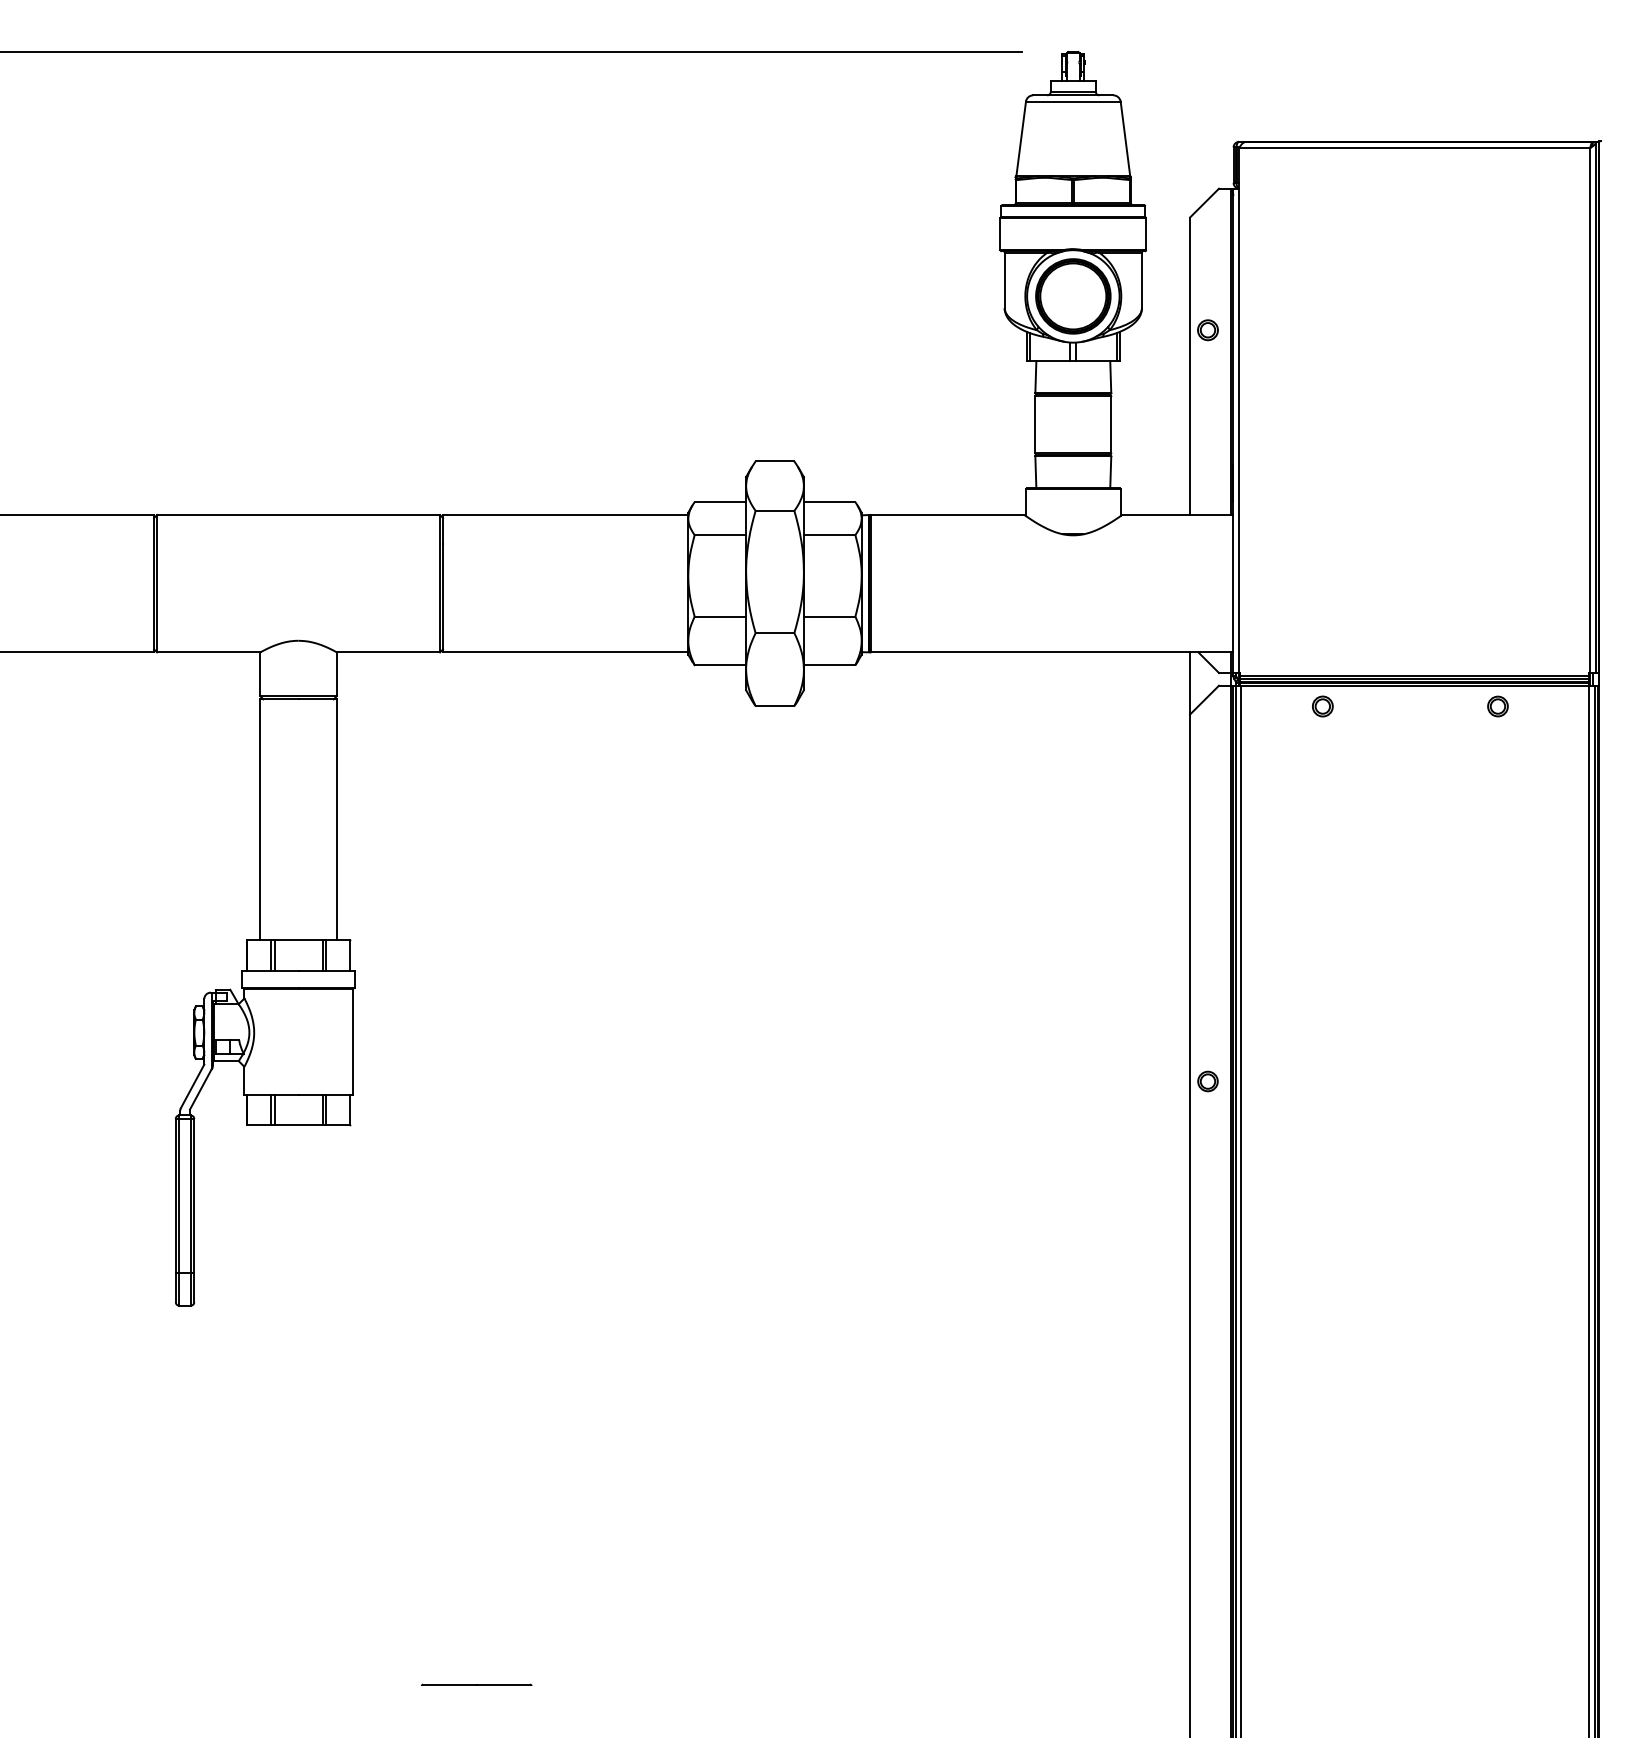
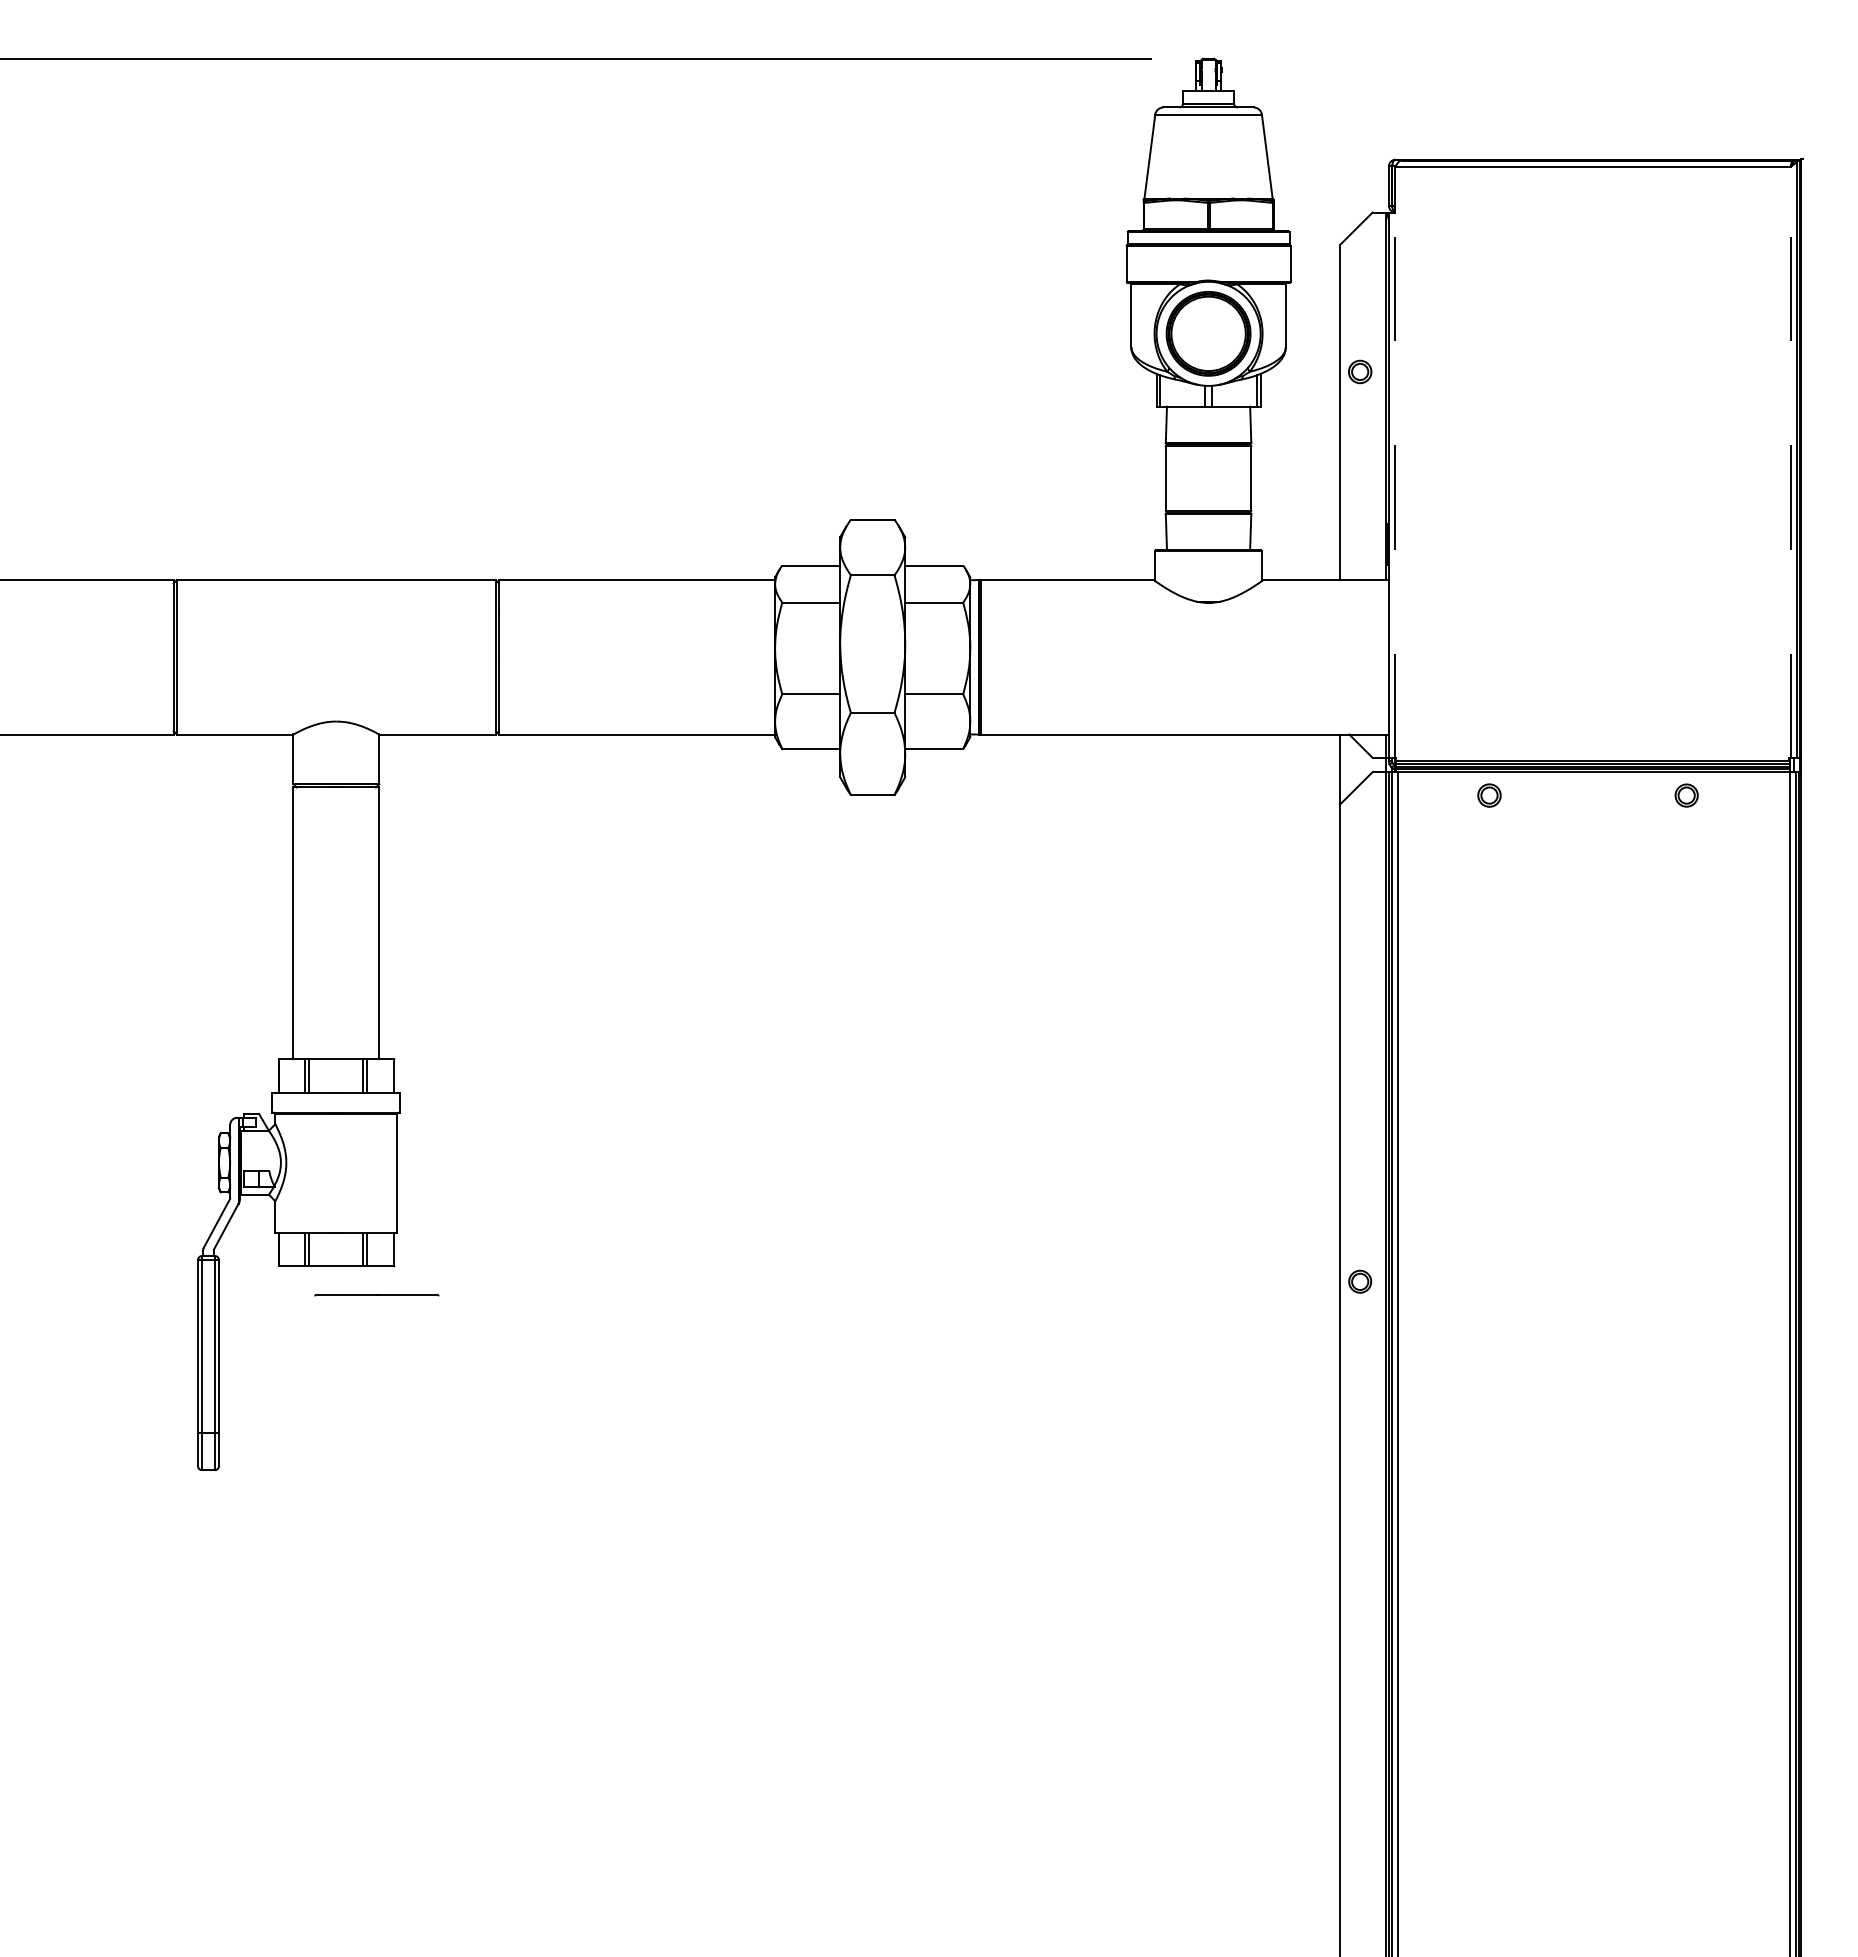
line: (1590, 409) -> (1790, 461), solid -> dashed
line: (1239, 431) -> (1395, 485), solid -> dashed
part: (1208, 1081) -> (1360, 1281), moved
part: (476, 1684) -> (376, 1294), moved

